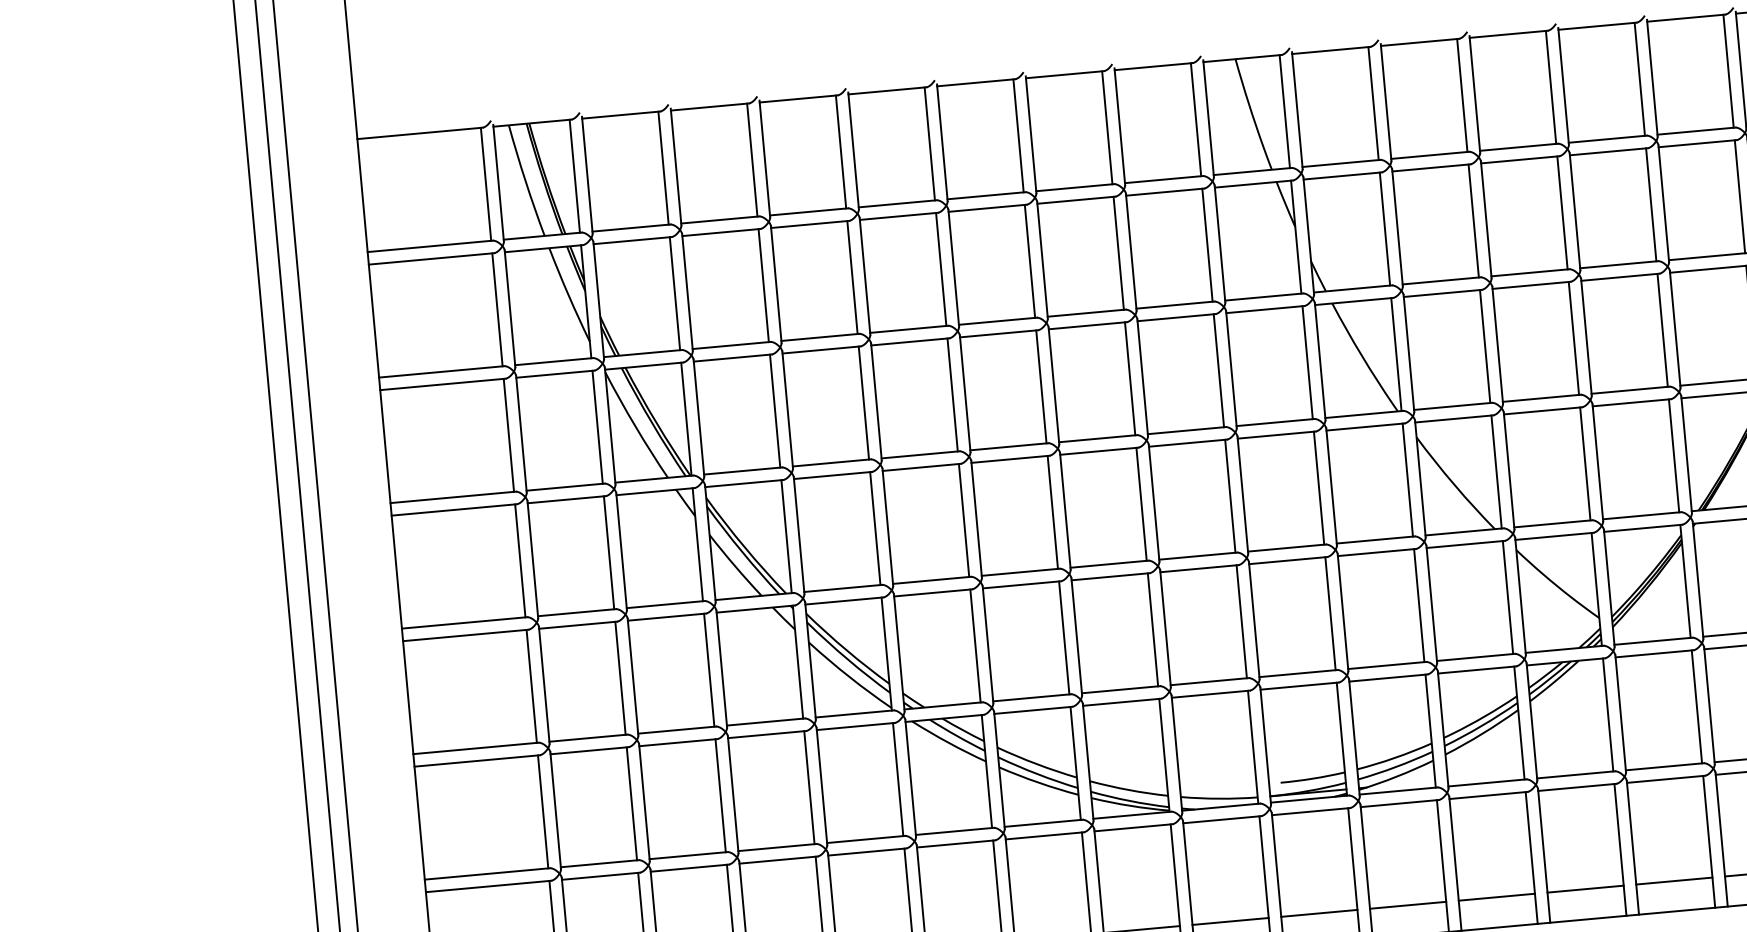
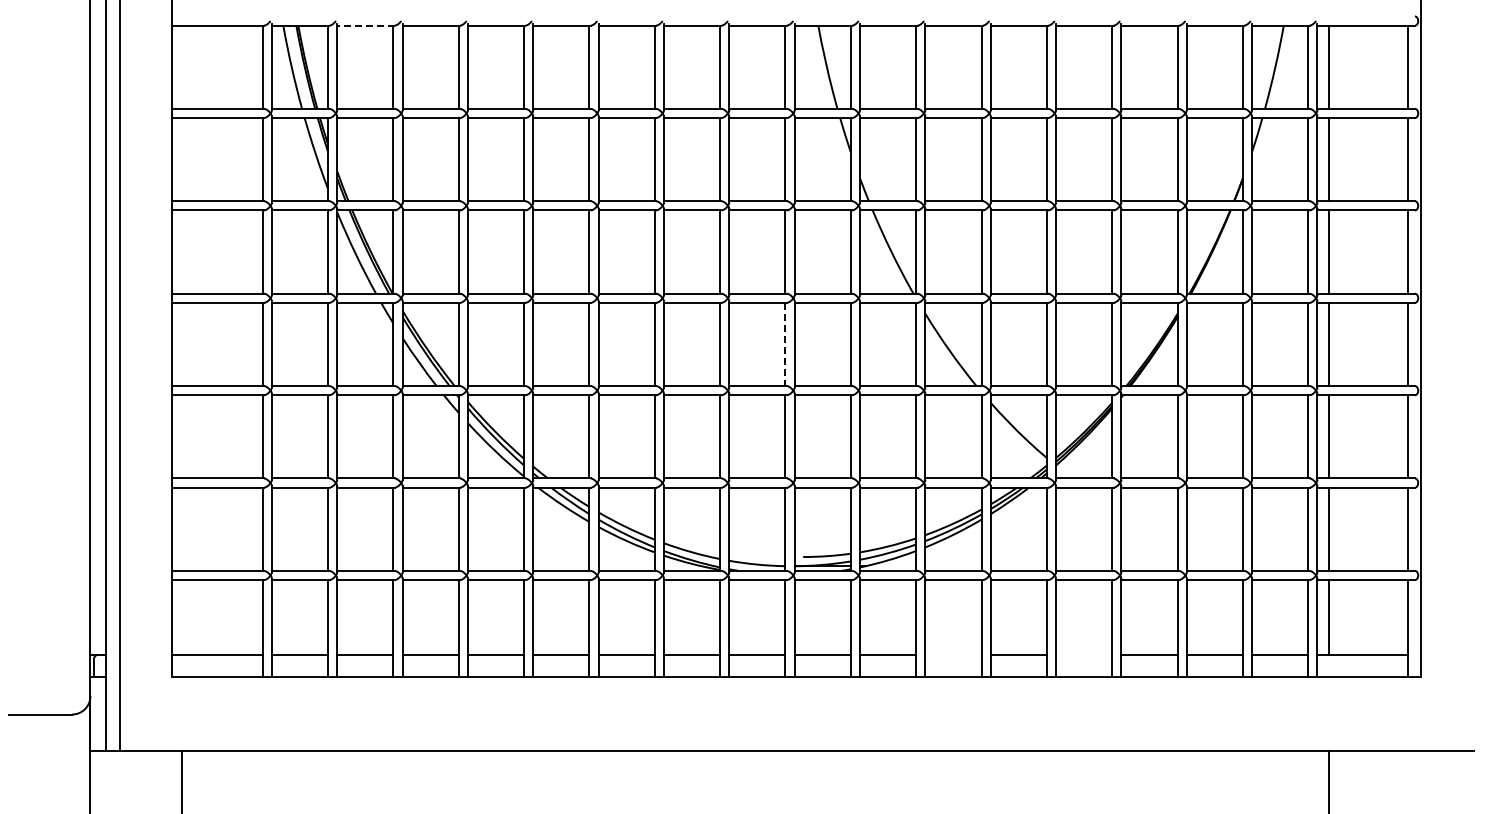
line: (621, 114) -> (366, 25), solid -> dashed
line: (1230, 496) -> (785, 344), solid -> dashed
line: (1674, 880) -> (1084, 654), removed
line: (1496, 896) -> (953, 654), removed

